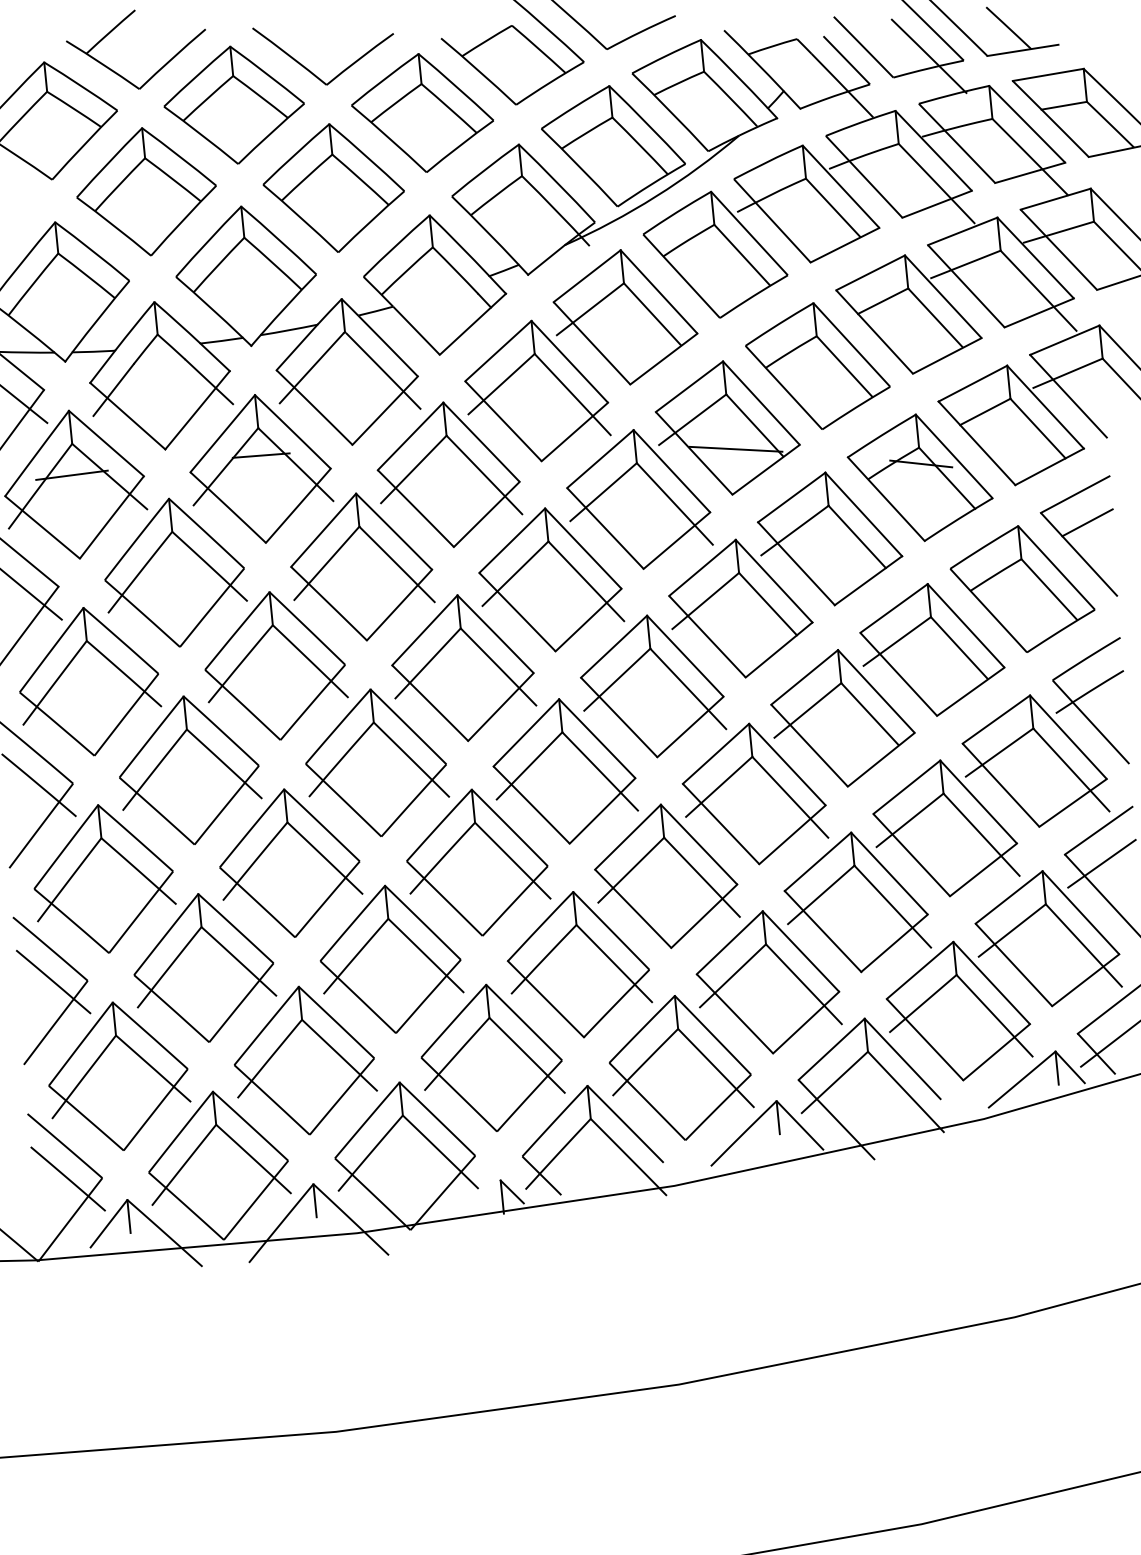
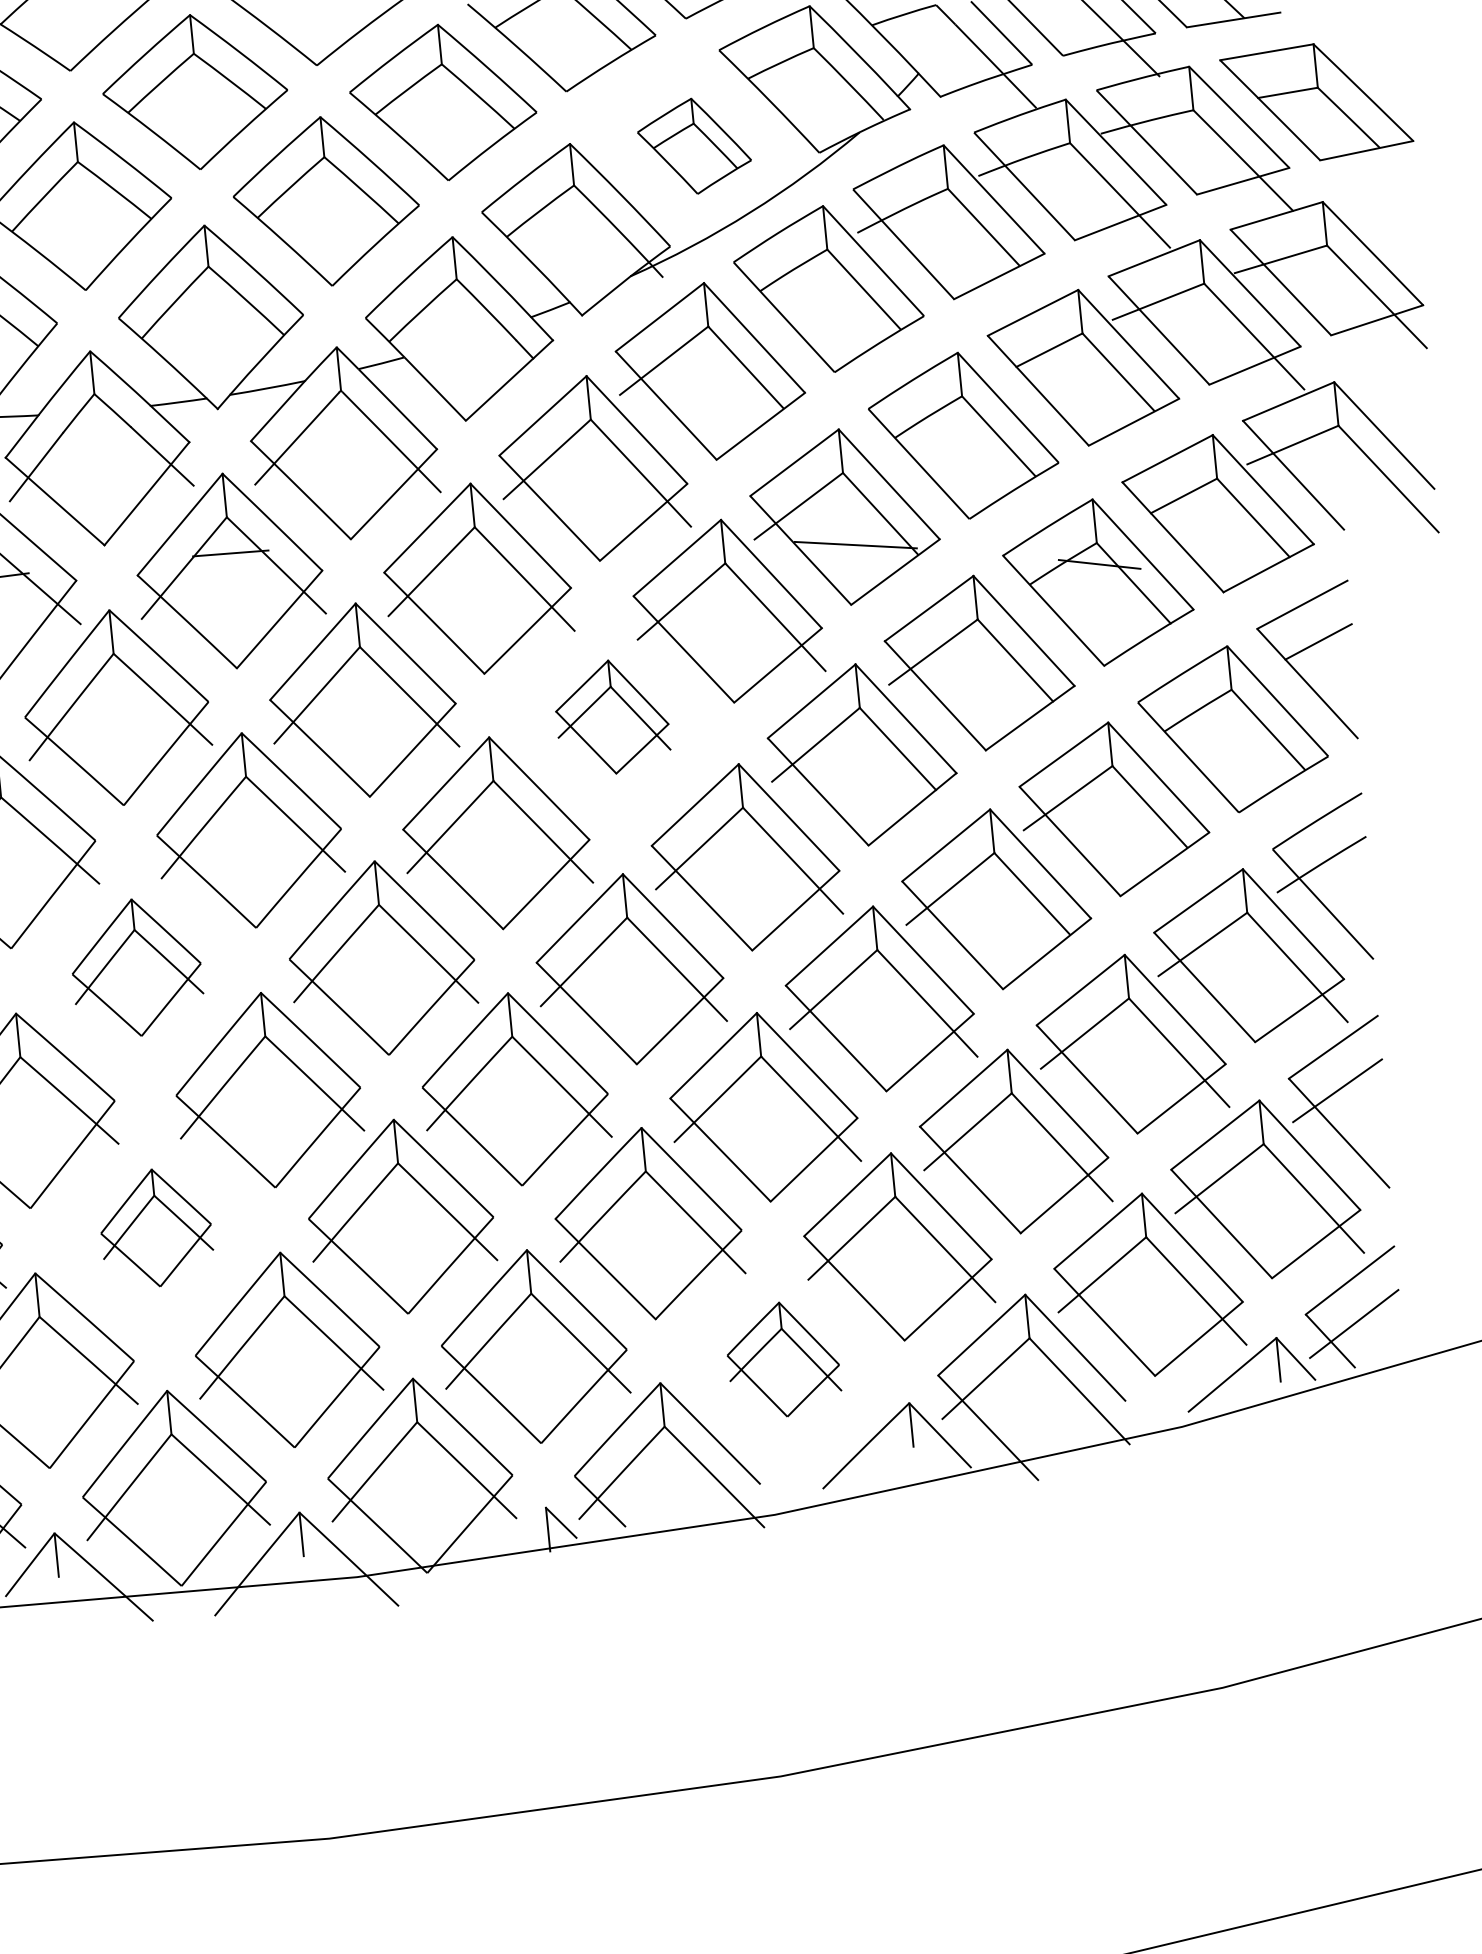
part: (613, 146) -> (694, 146), size x0.6
part: (551, 579) -> (612, 716), size x0.6
part: (190, 769) -> (137, 966), size x0.7
part: (205, 967) -> (157, 1227), size x0.6
part: (681, 1067) -> (784, 1358), size x0.6

